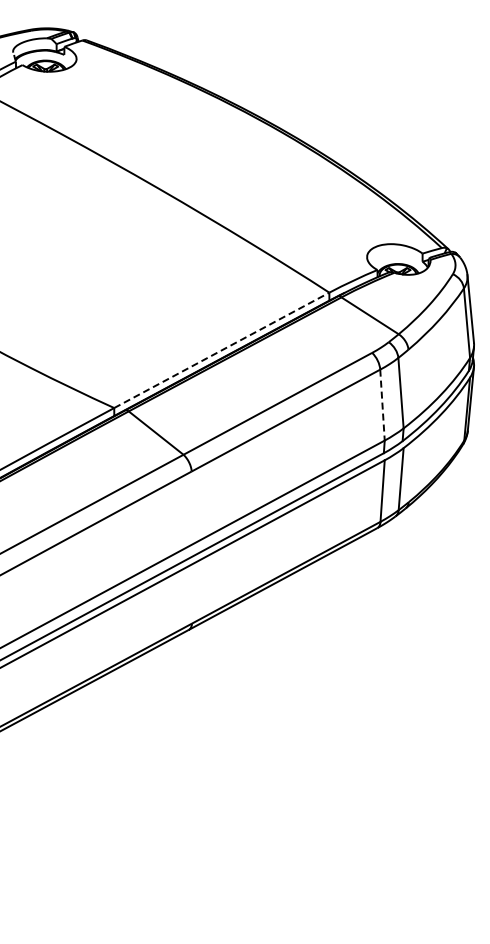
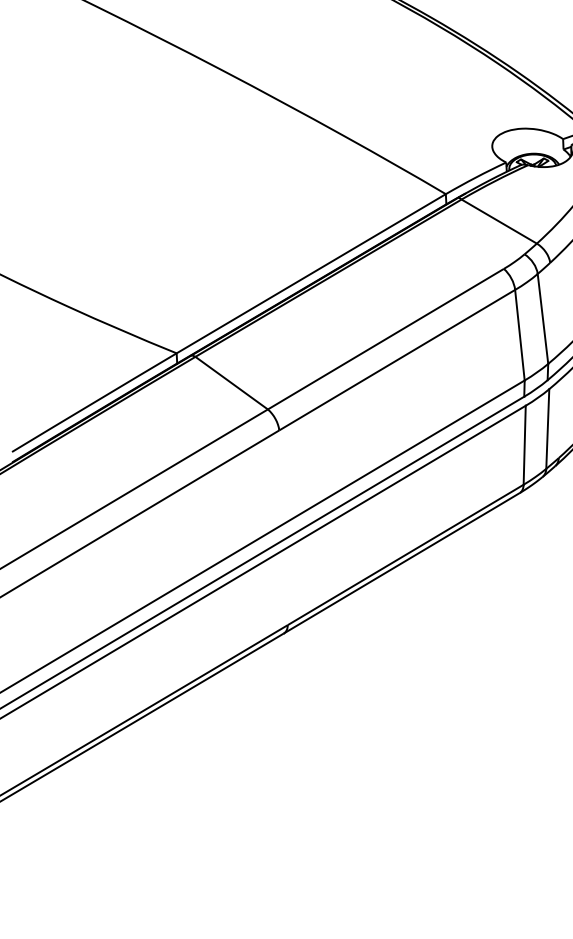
line: (222, 350) -> (312, 273), dashed -> solid
line: (382, 405) -> (519, 335), dashed -> solid

